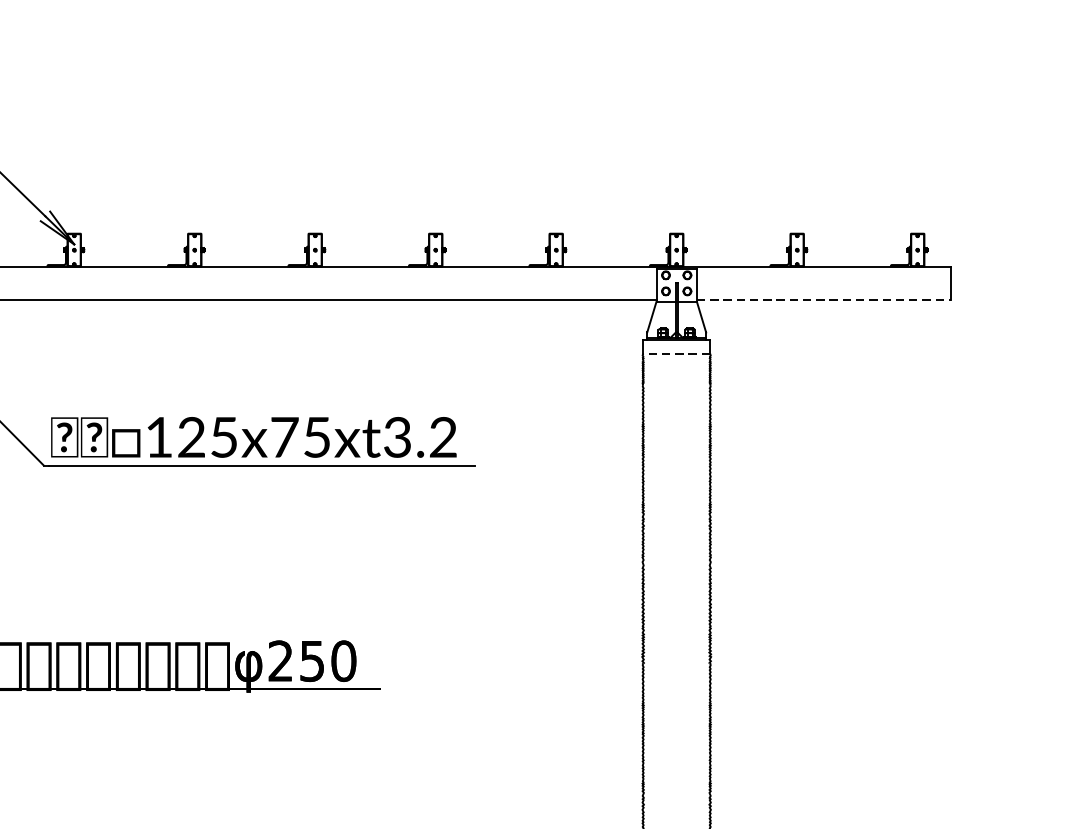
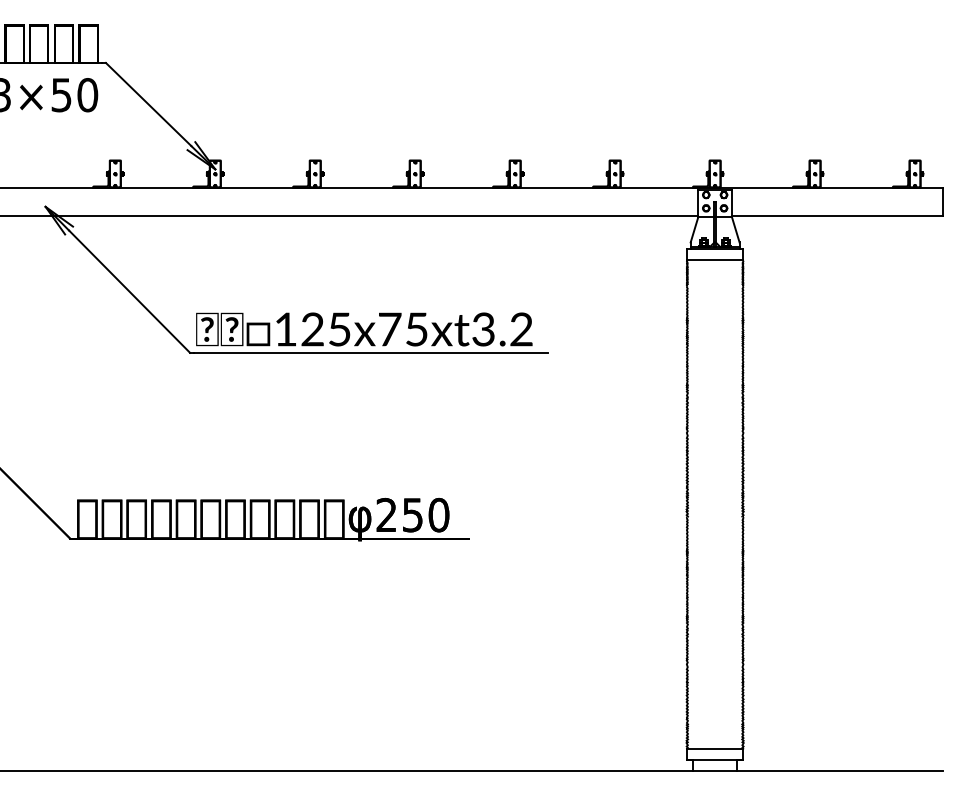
line: (824, 300) -> (837, 215), dashed -> solid
line: (677, 354) -> (715, 260), dashed -> solid

